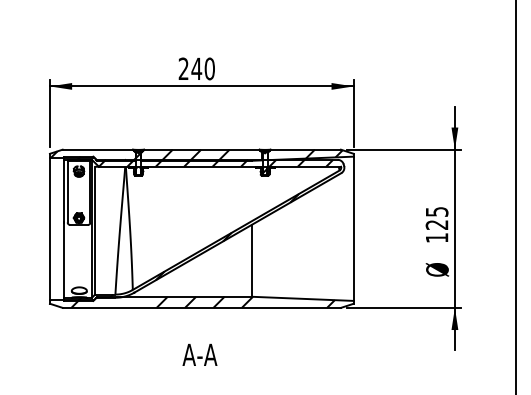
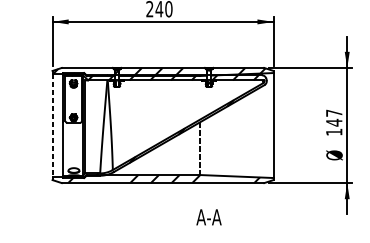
text: (436, 218) -> (333, 118), 125 -> 147
line: (49, 229) -> (52, 126), solid -> dashed
line: (252, 261) -> (199, 149), solid -> dashed
text: (199, 354) -> (208, 217), moved

